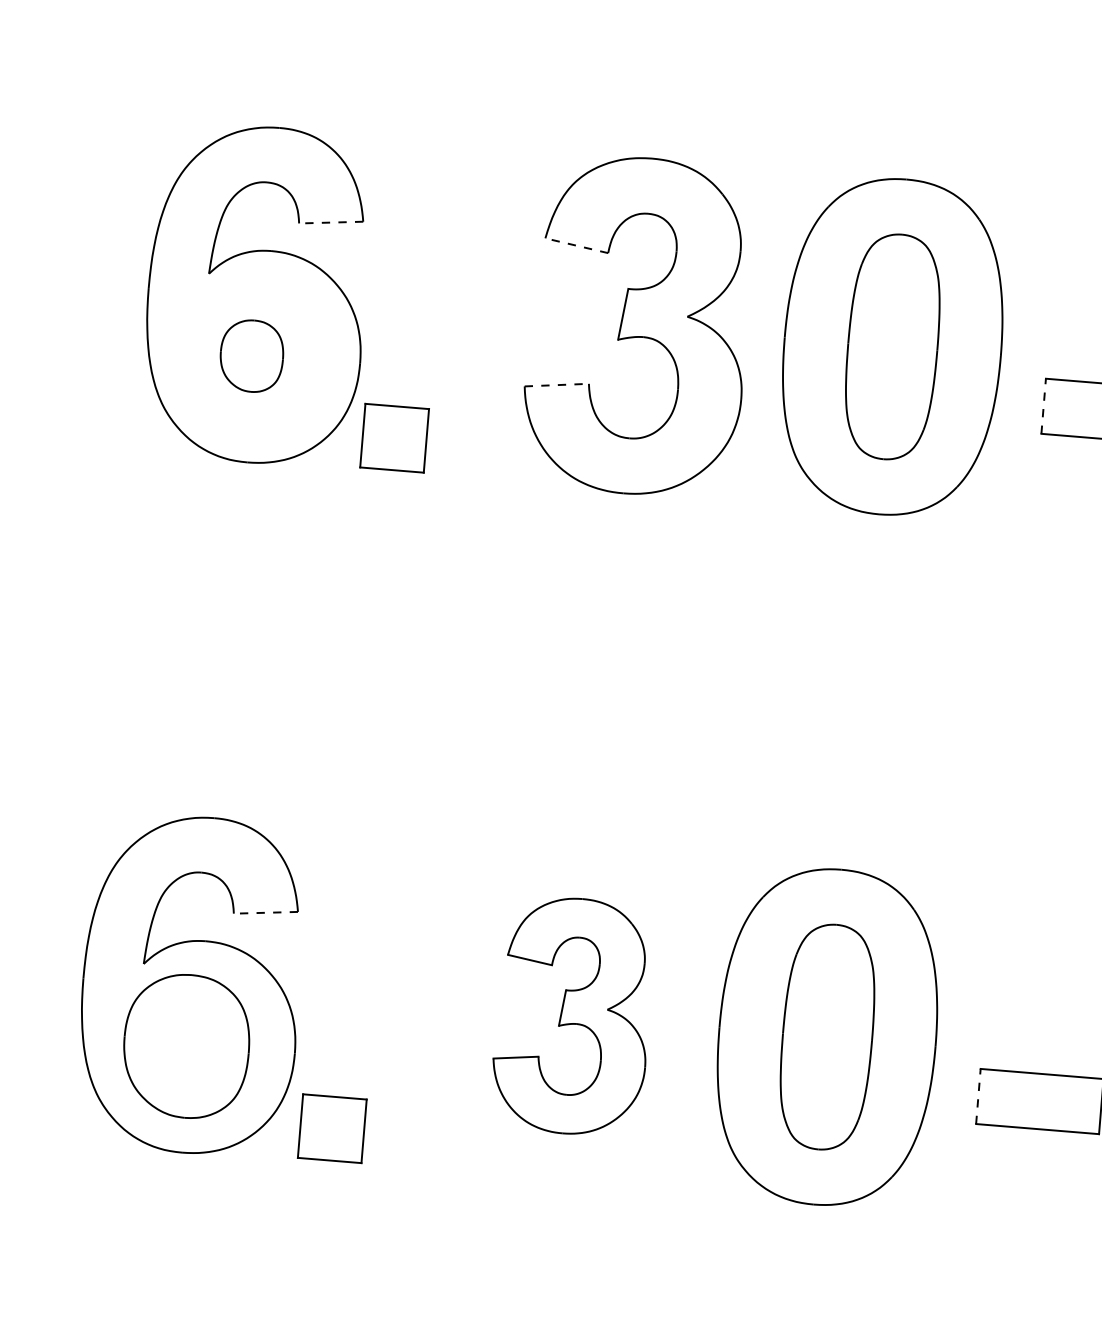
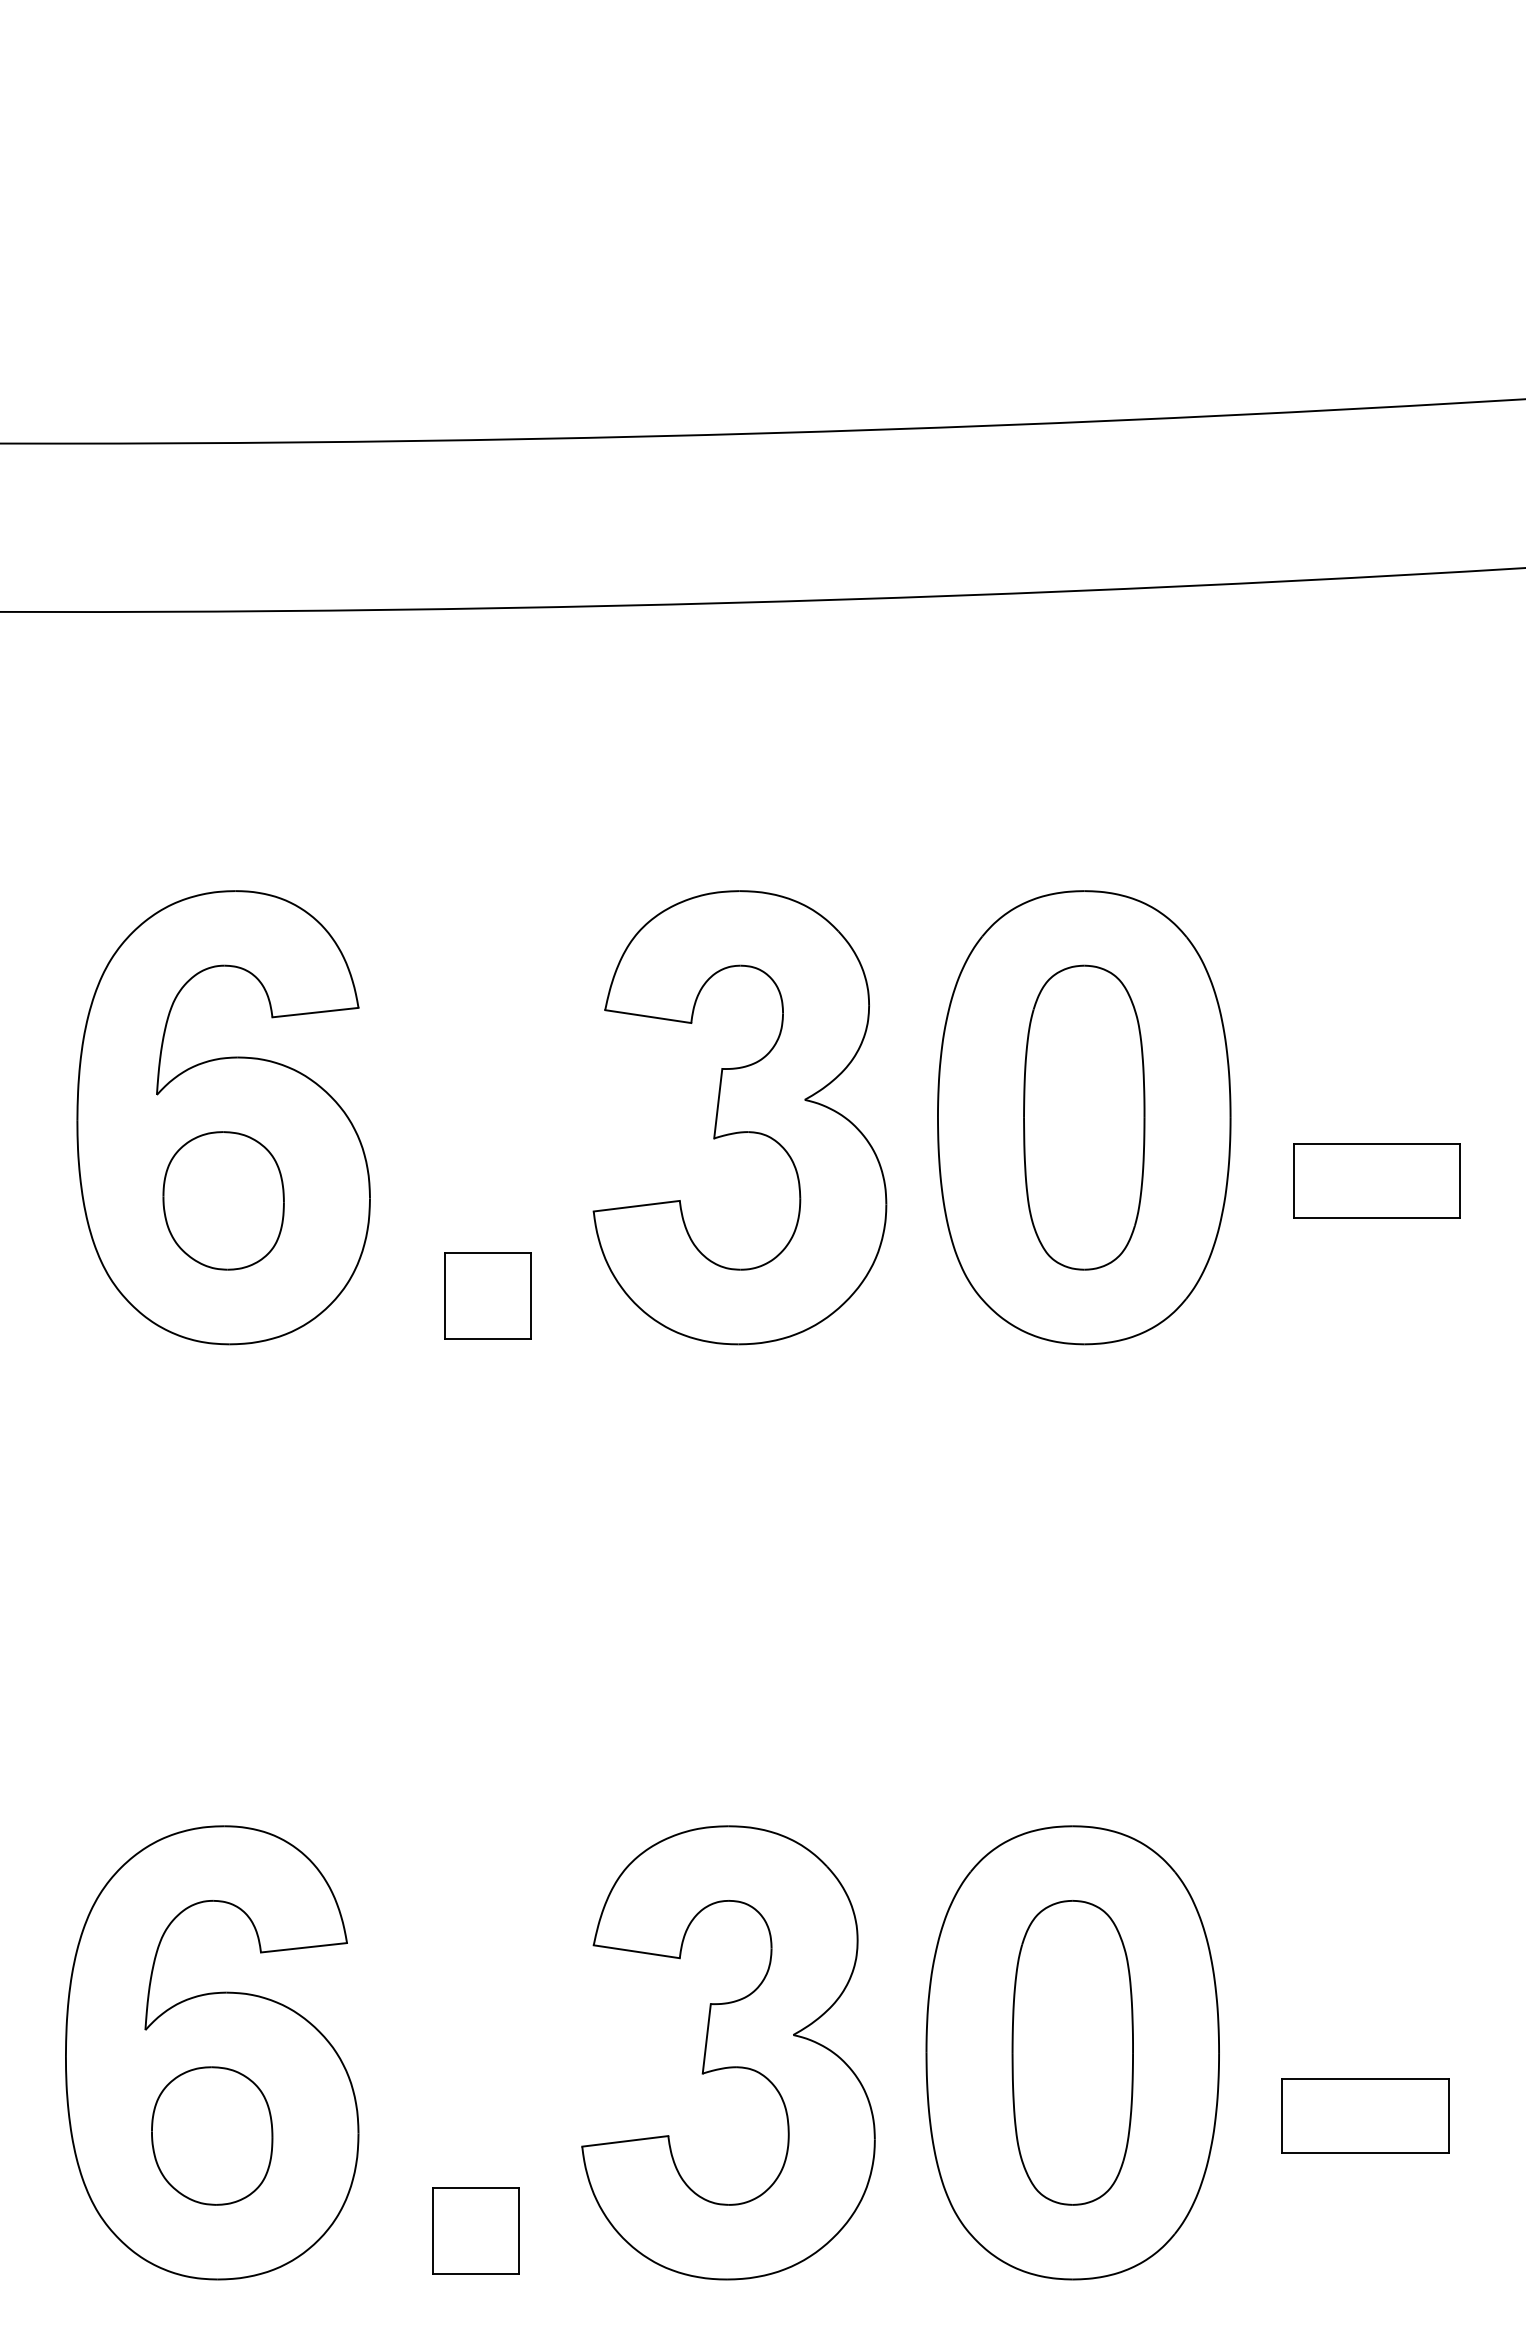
line: (331, 222) -> (315, 1012), dashed -> solid
line: (576, 245) -> (648, 1016), dashed -> solid
part: (251, 355) -> (223, 1200), size x1.43
line: (557, 385) -> (637, 1206), dashed -> solid
line: (1043, 406) -> (1293, 1180), dashed -> solid
part: (394, 438) -> (487, 1295), moved
line: (265, 912) -> (303, 1947), dashed -> solid
part: (573, 1015) -> (728, 2052), size x1.43
part: (186, 1045) -> (212, 2135), size x0.71
line: (978, 1096) -> (1282, 2115), dashed -> solid
part: (331, 1128) -> (475, 2230), moved

